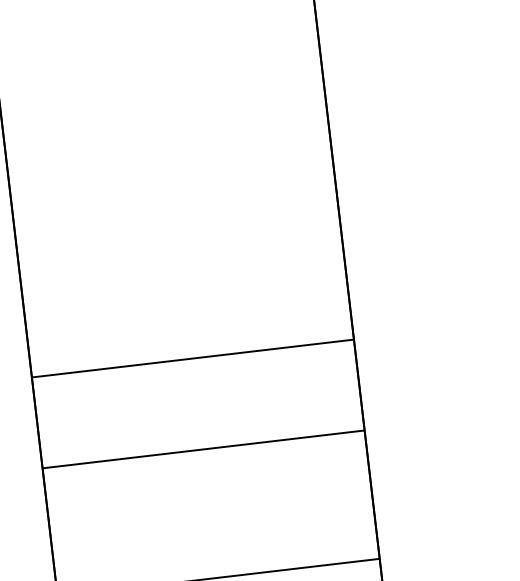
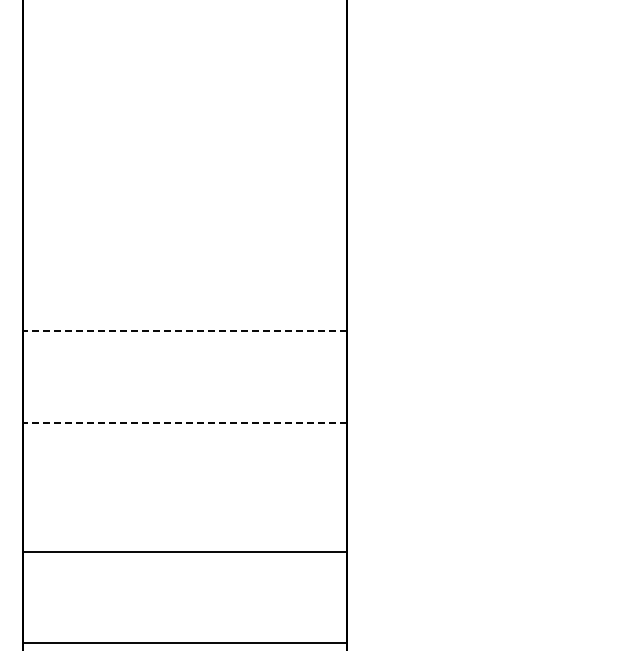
line: (192, 358) -> (184, 331), solid -> dashed
line: (203, 449) -> (184, 422), solid -> dashed

